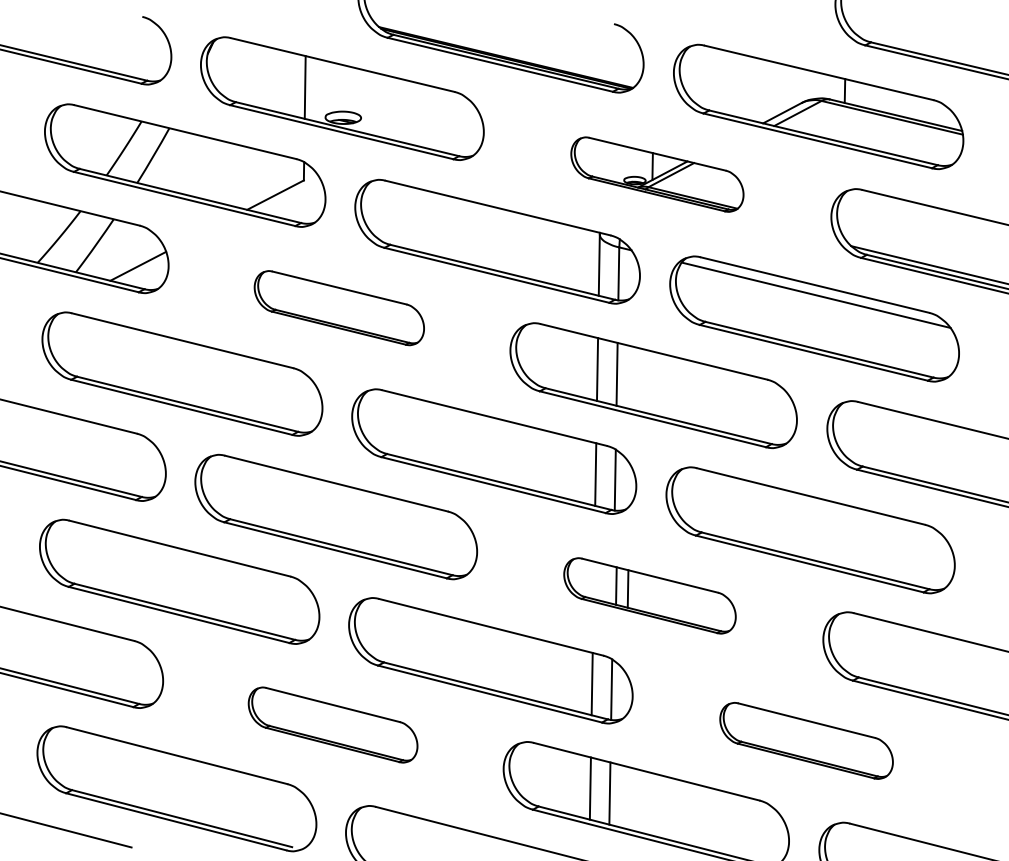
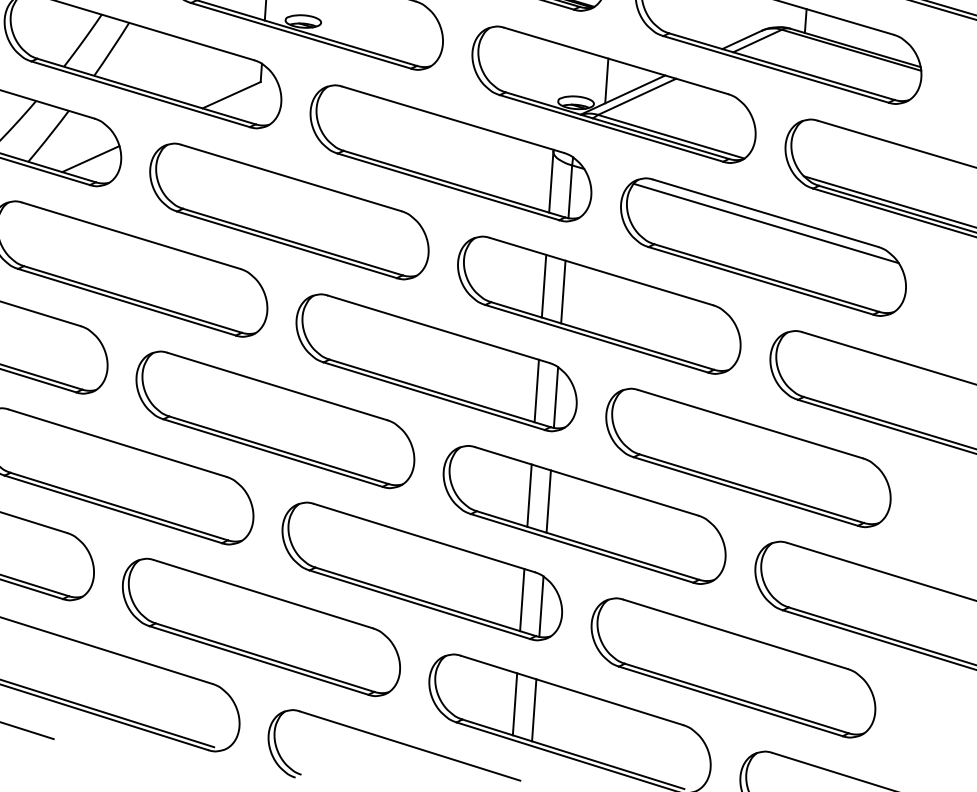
part: (657, 174) -> (614, 94), size x1.67
part: (339, 307) -> (289, 210), size x1.67
part: (649, 595) -> (584, 514), size x1.67
part: (332, 724) -> (260, 626), size x1.67
part: (806, 740) -> (733, 667), size x1.67

